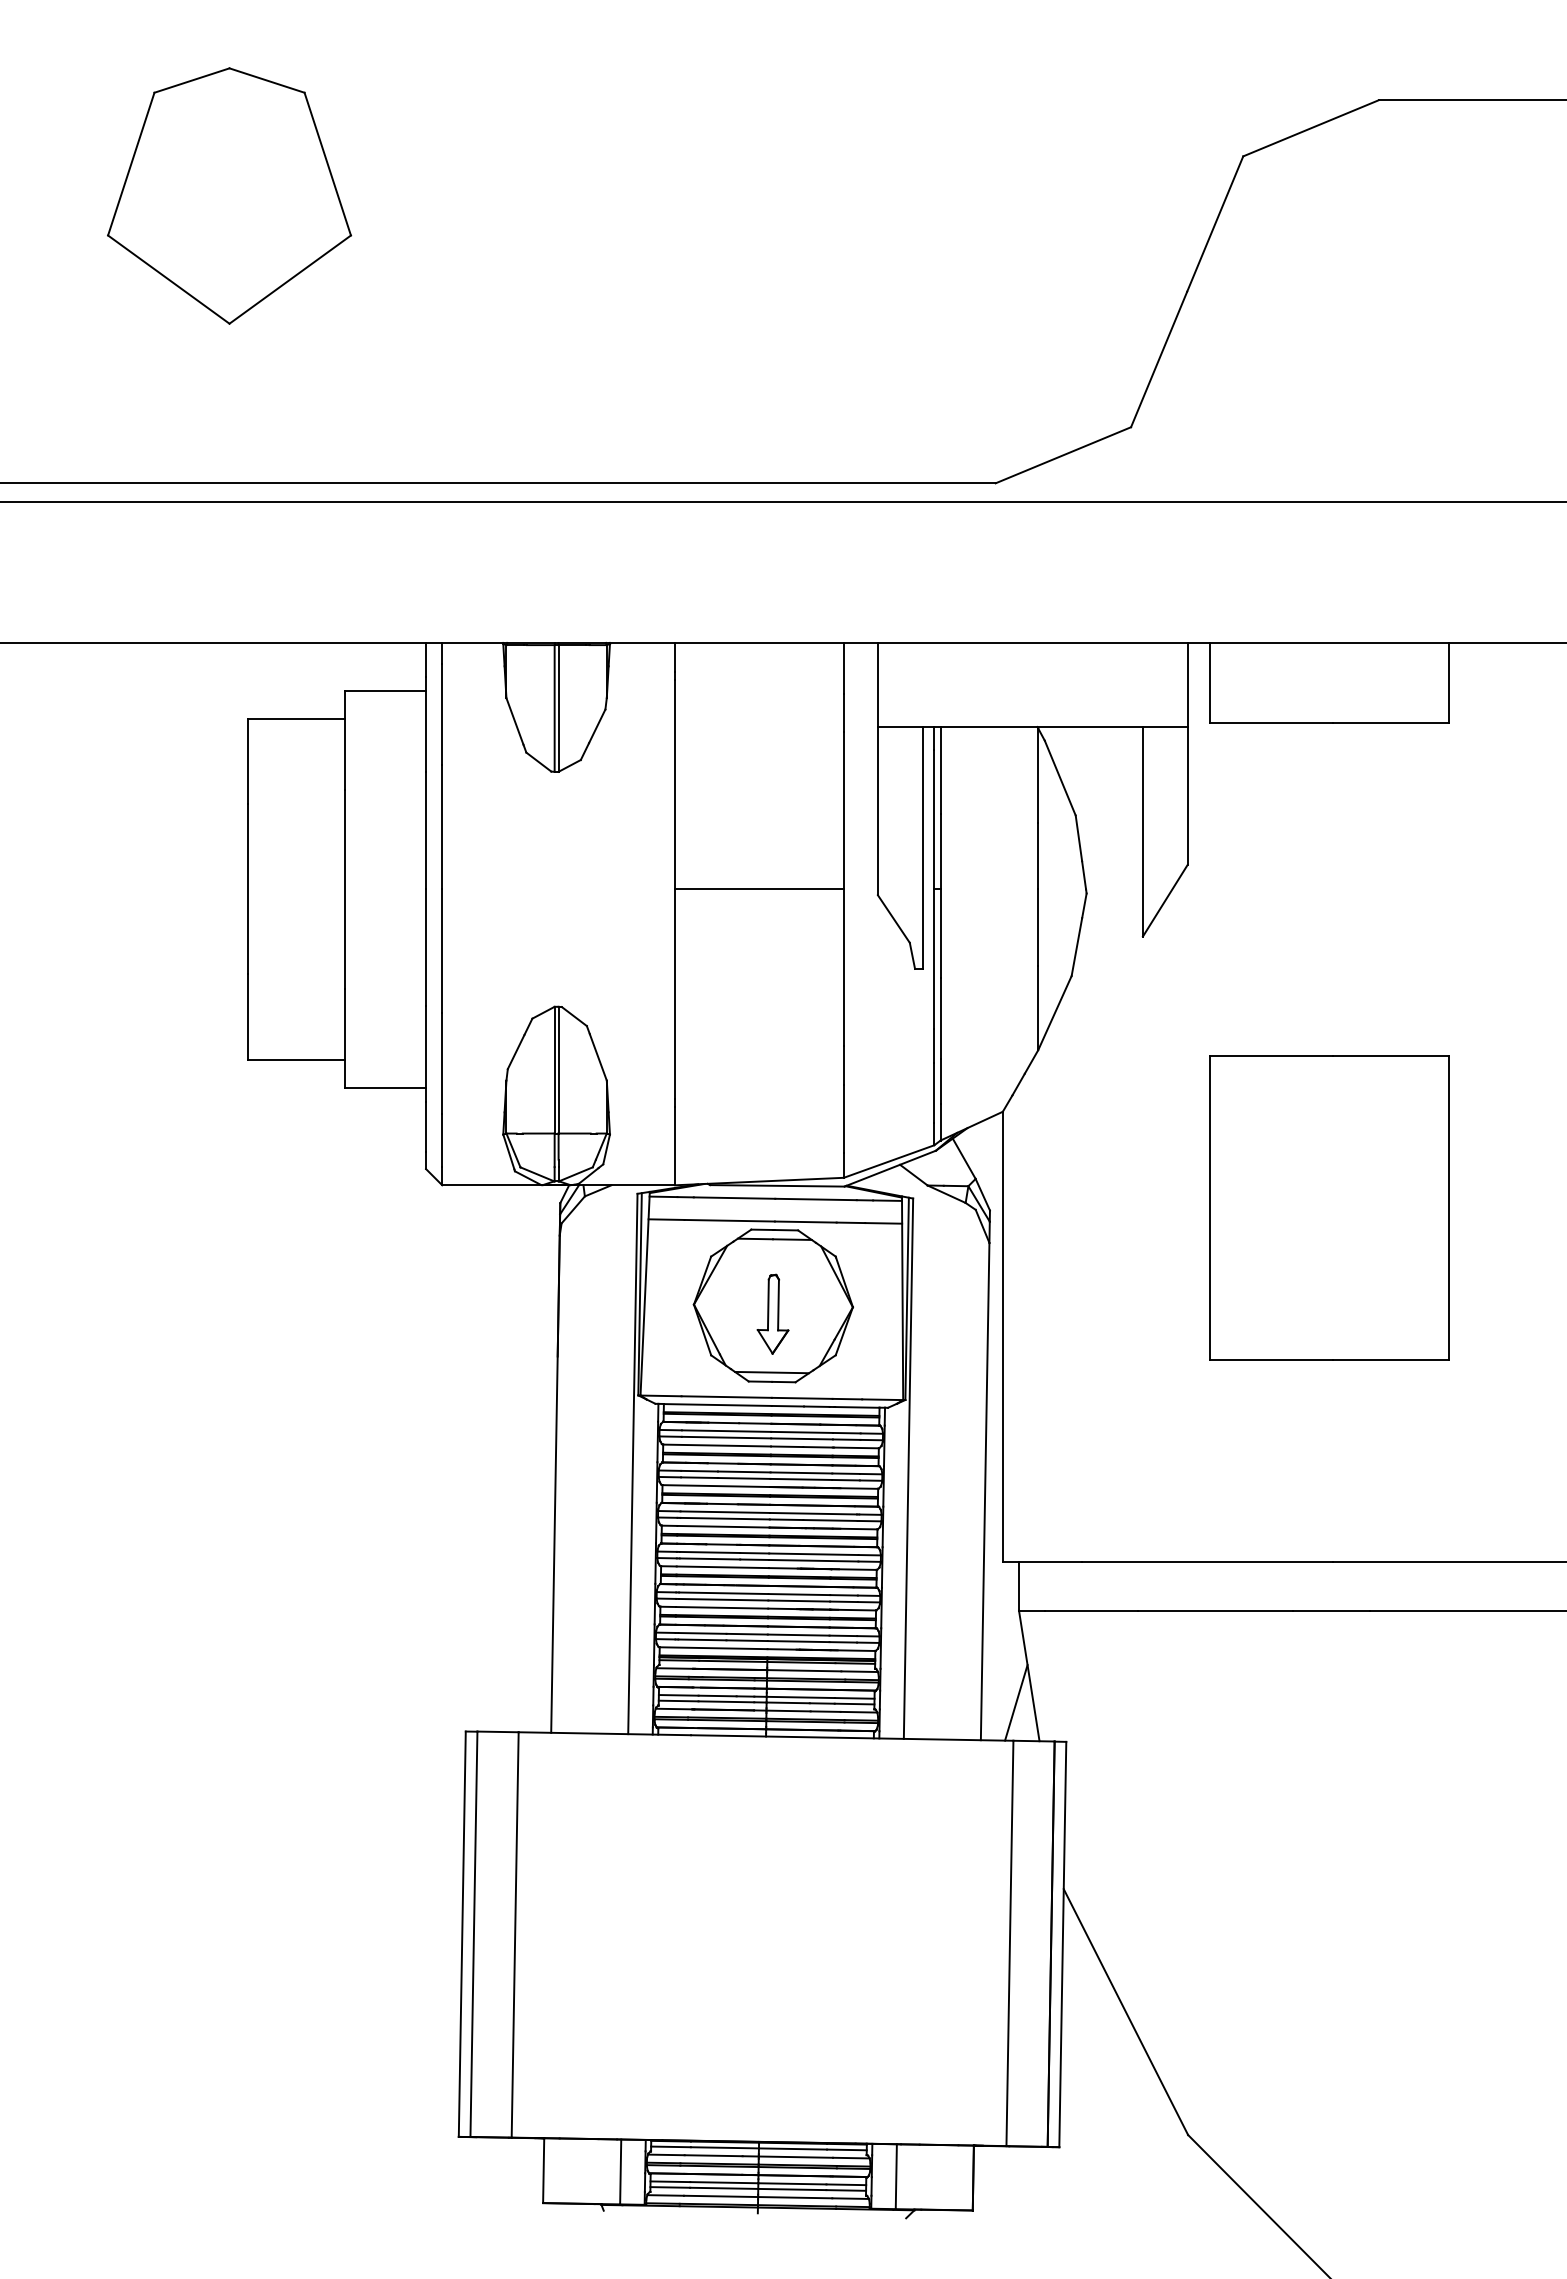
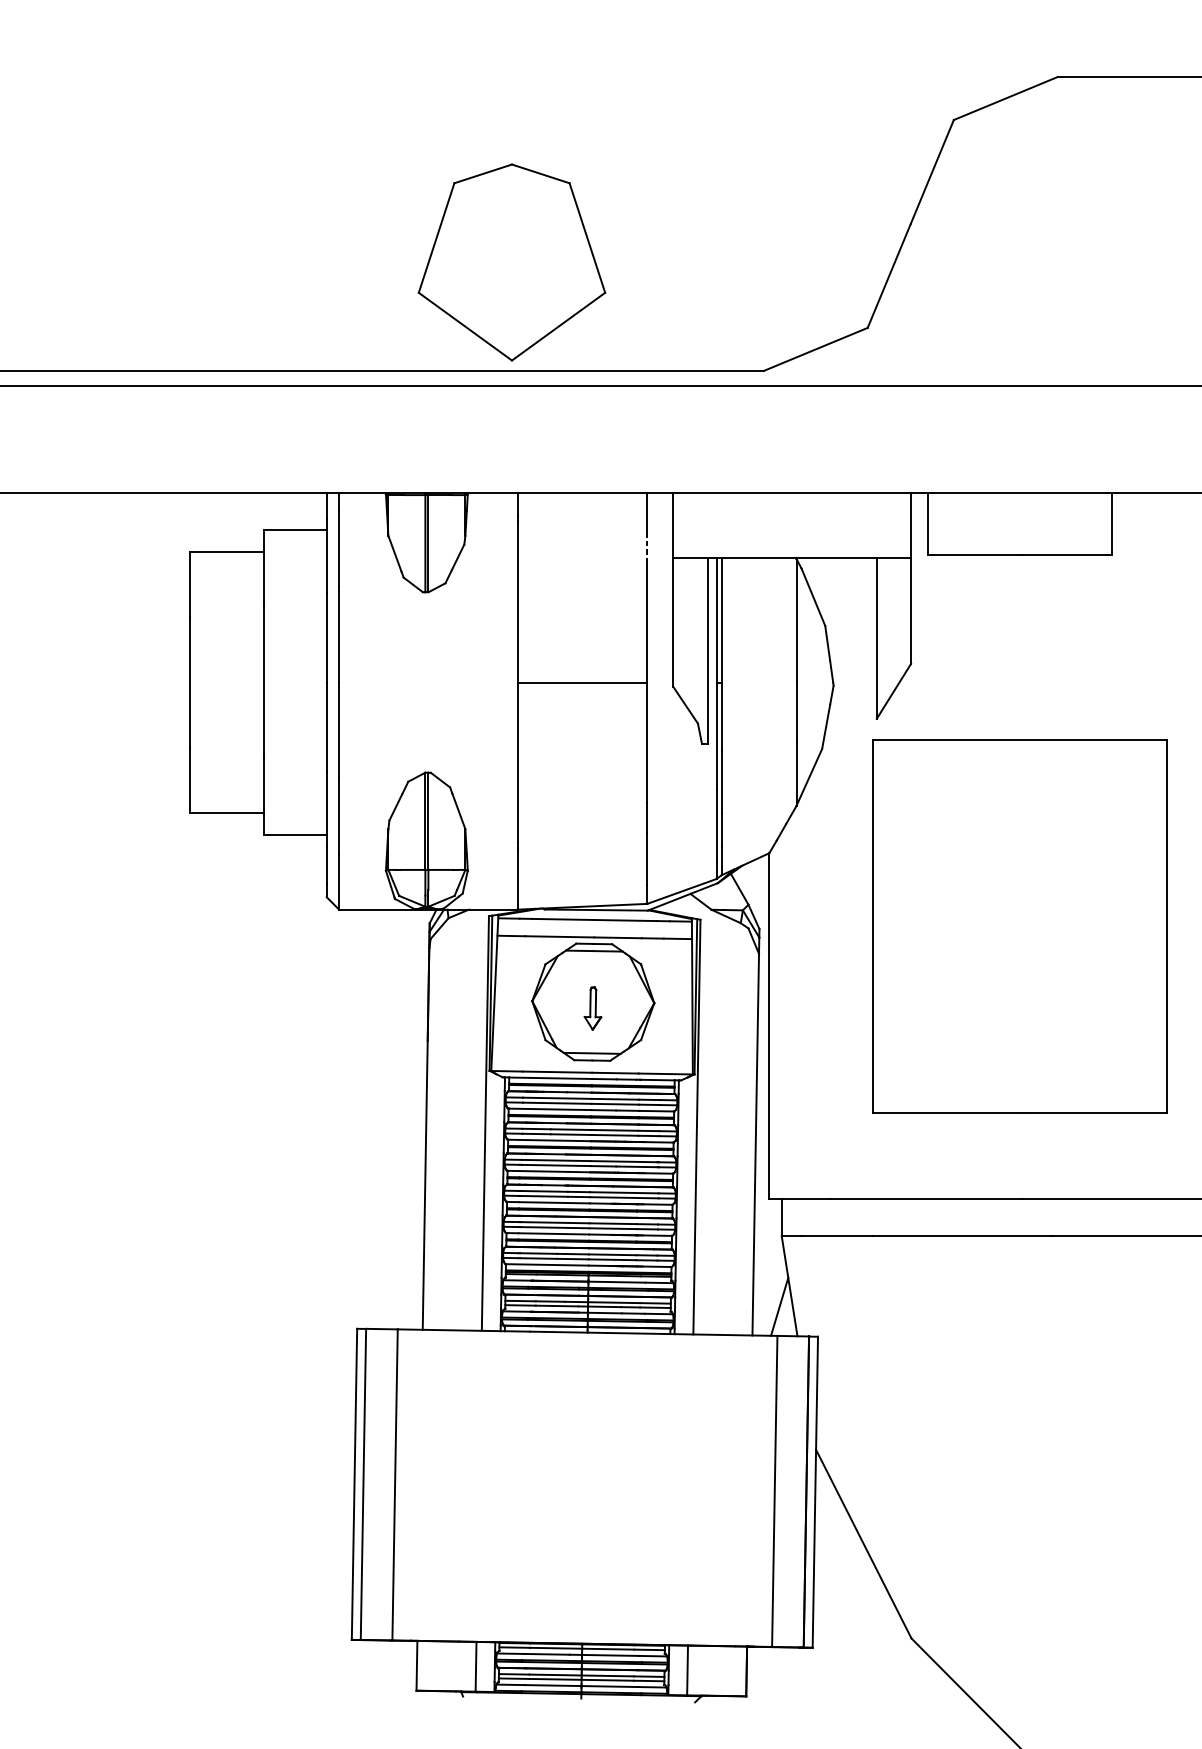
part: (229, 195) -> (511, 262), moved
line: (843, 713) -> (647, 547), solid -> dashed
part: (1329, 1207) -> (1020, 926), size x1.6
part: (772, 1313) -> (592, 1008), size x0.7

